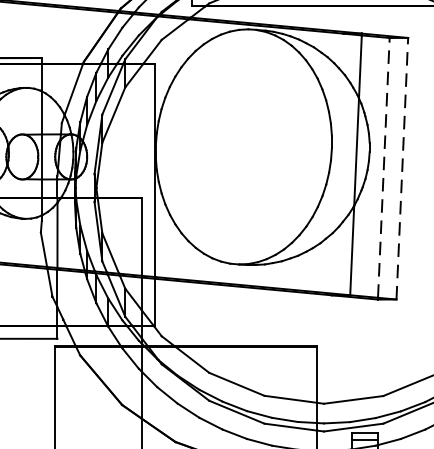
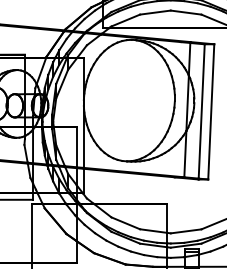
line: (383, 166) -> (201, 110), dashed -> solid
line: (402, 167) -> (211, 111), dashed -> solid

